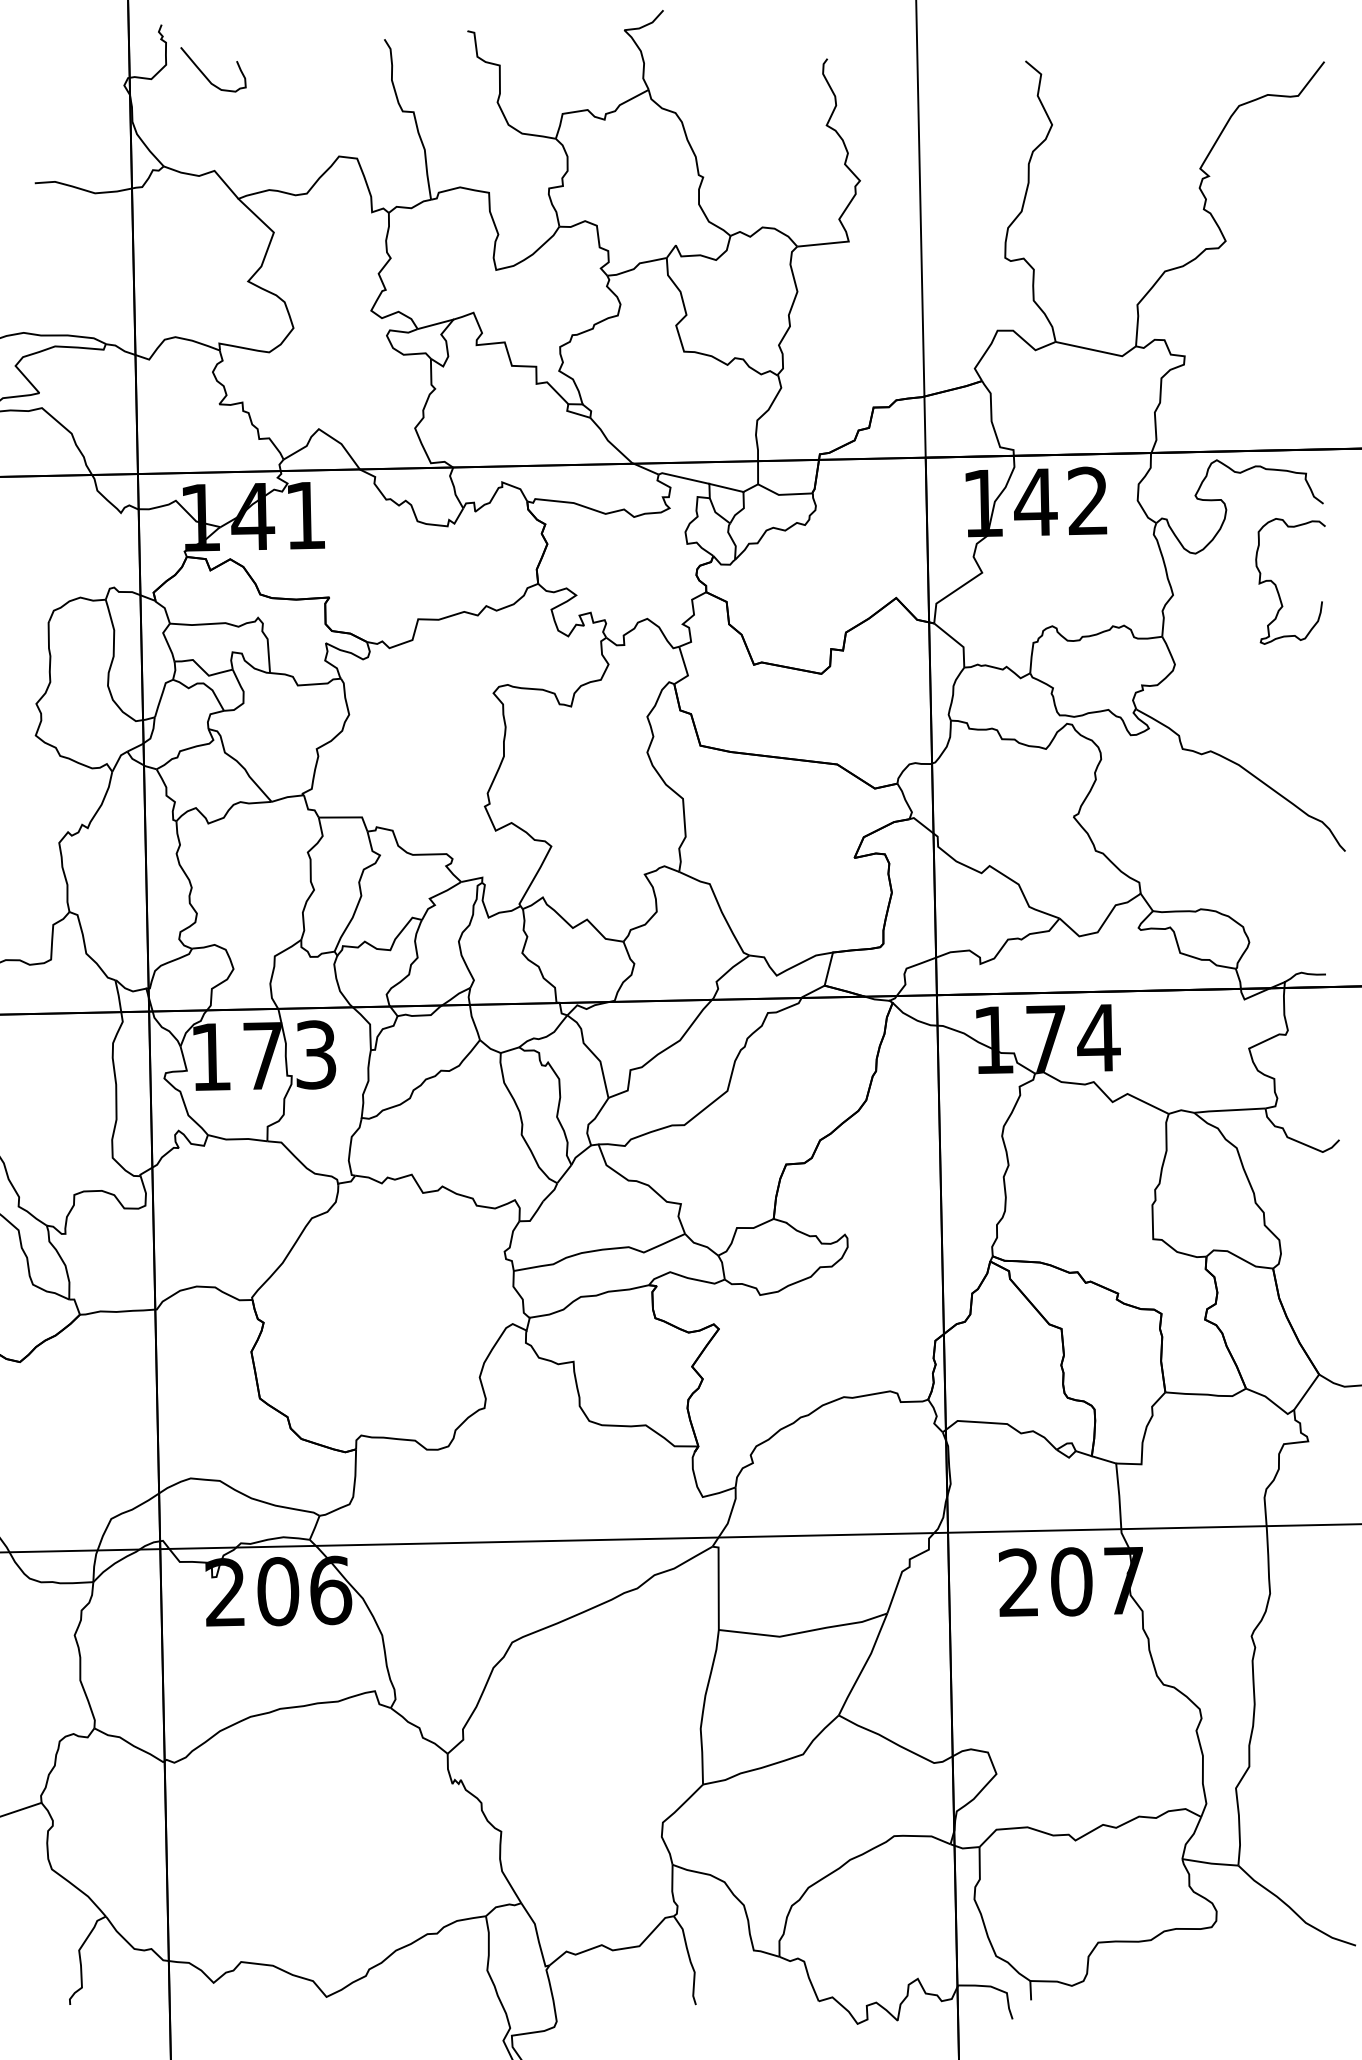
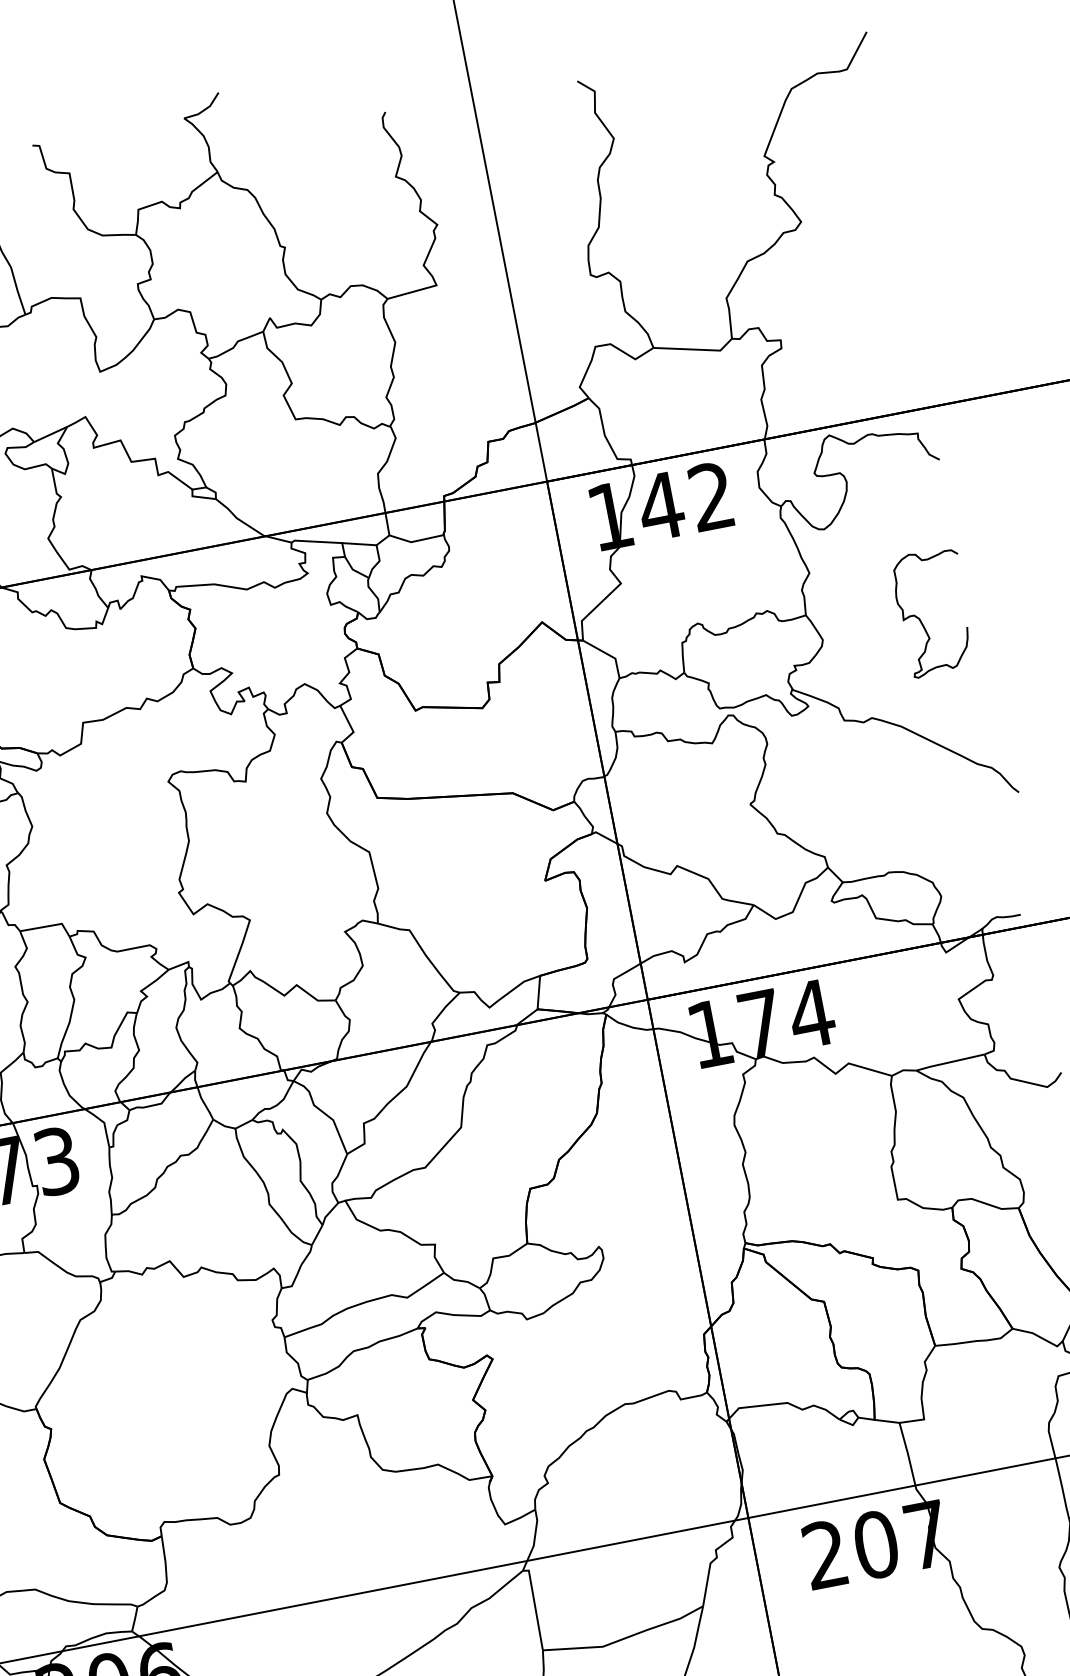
curve: (1276, 584) -> (920, 618), moved

